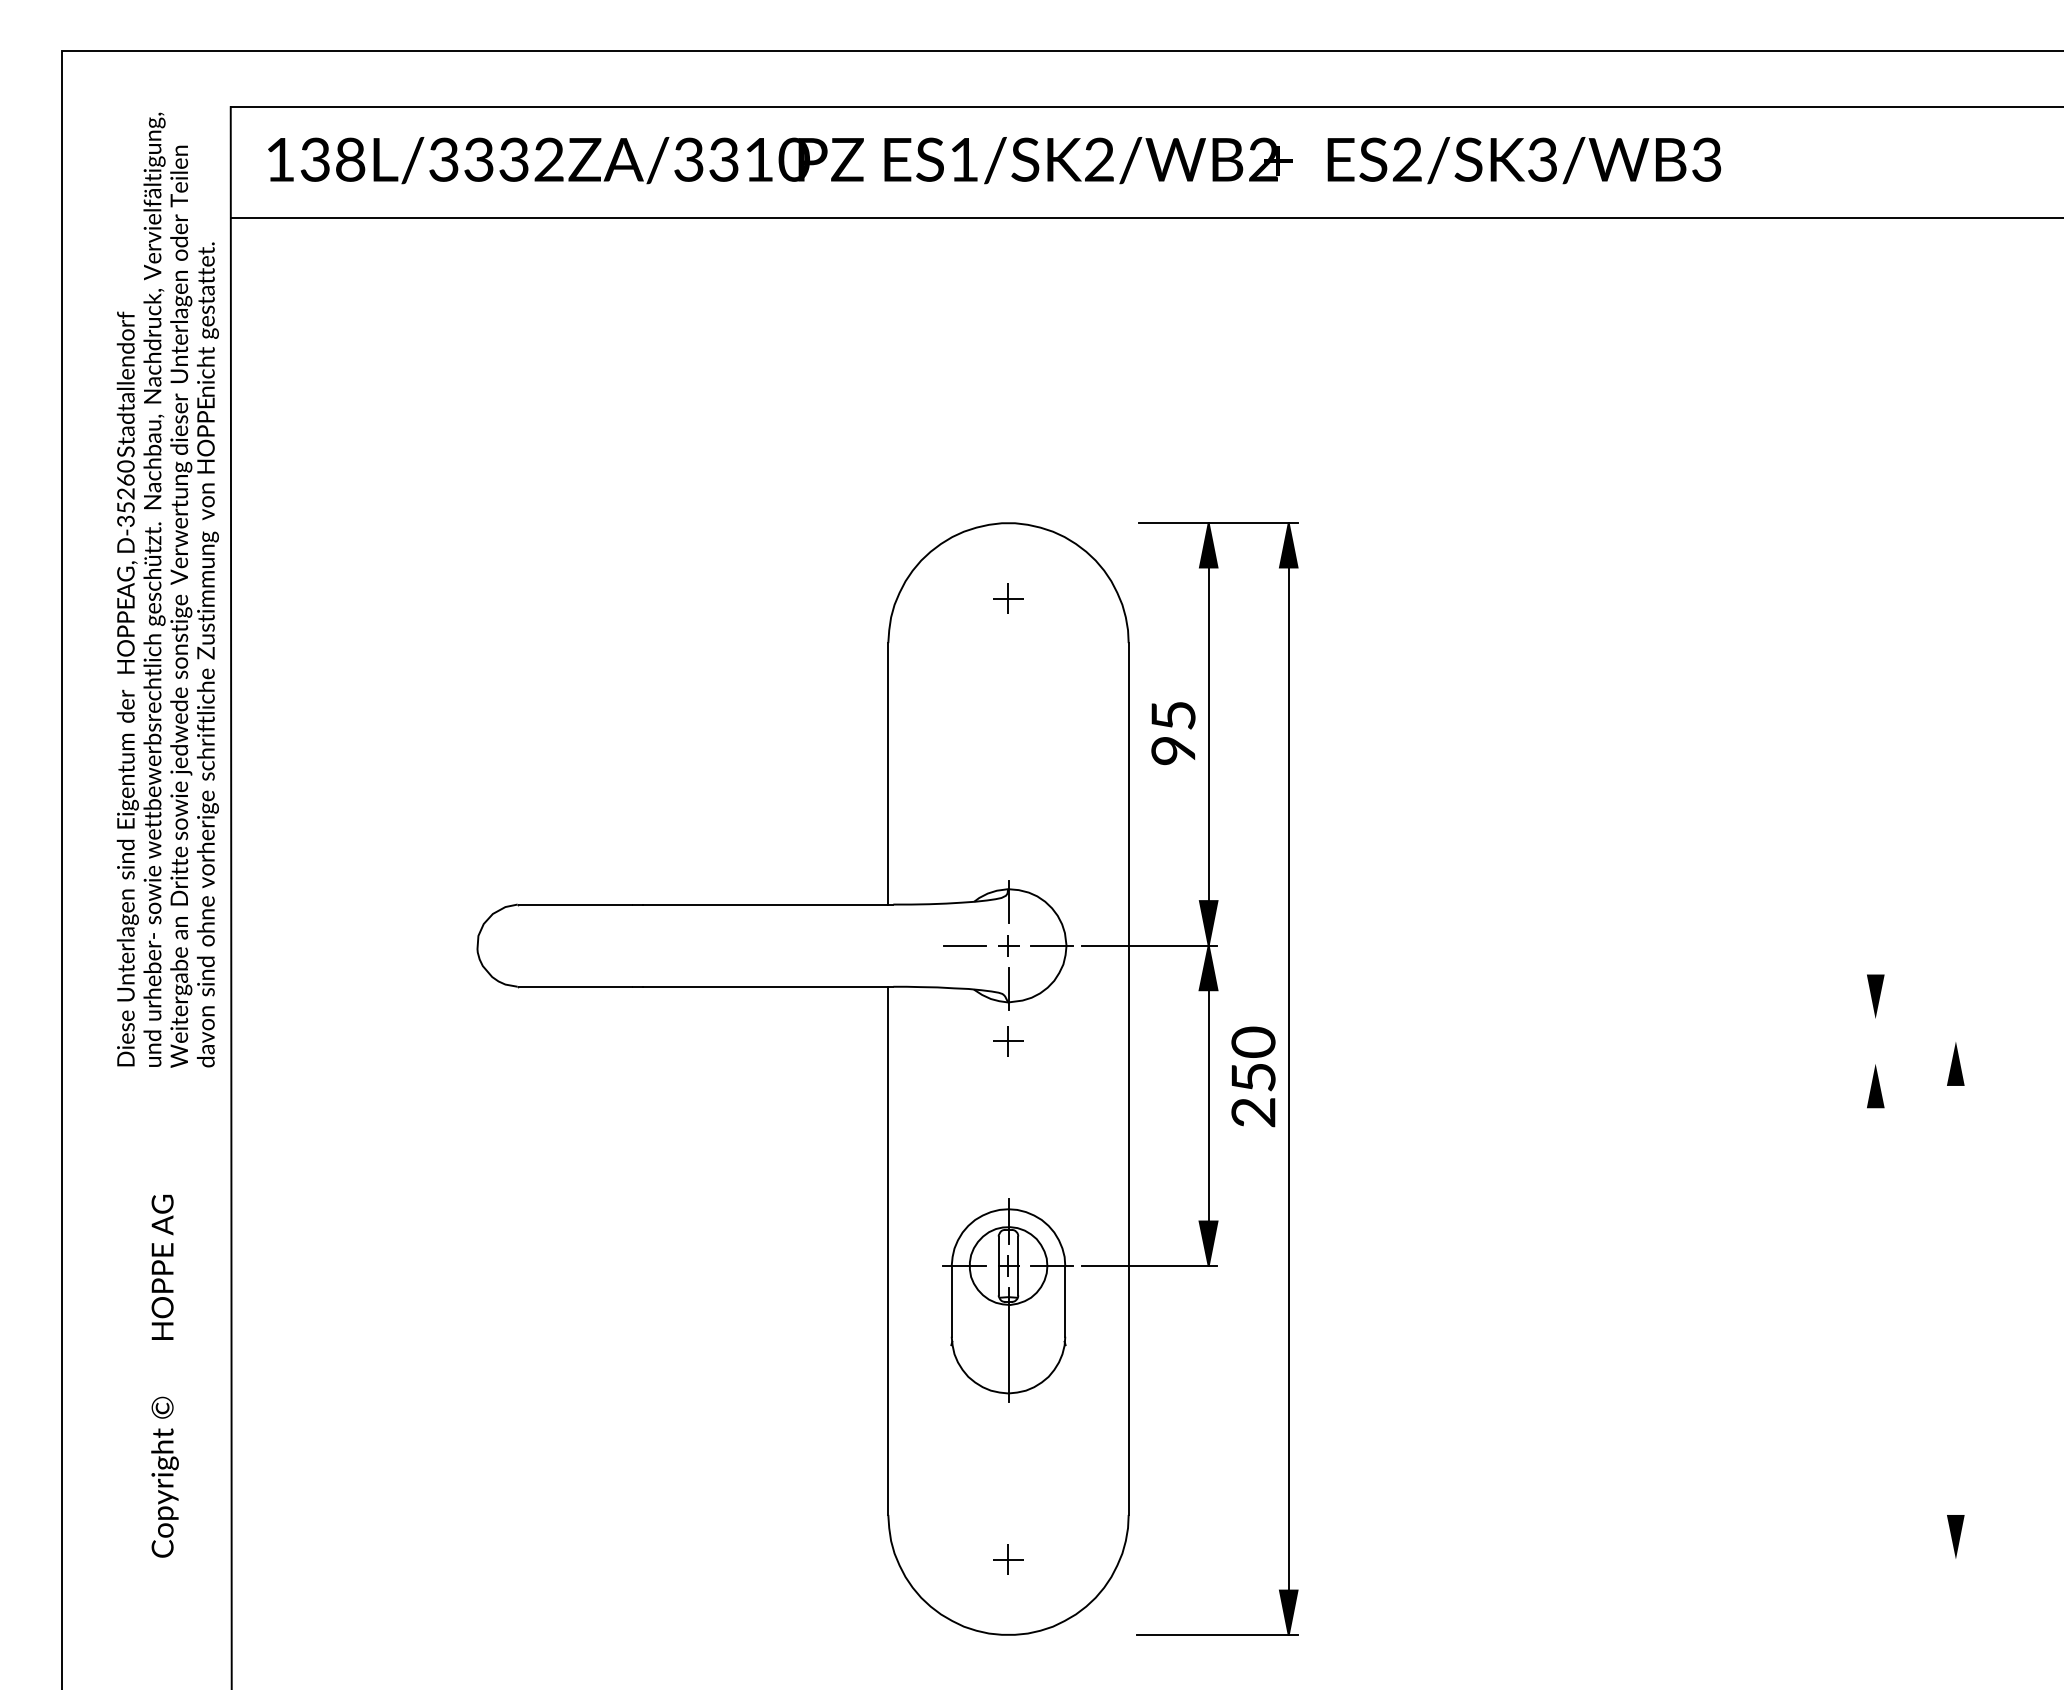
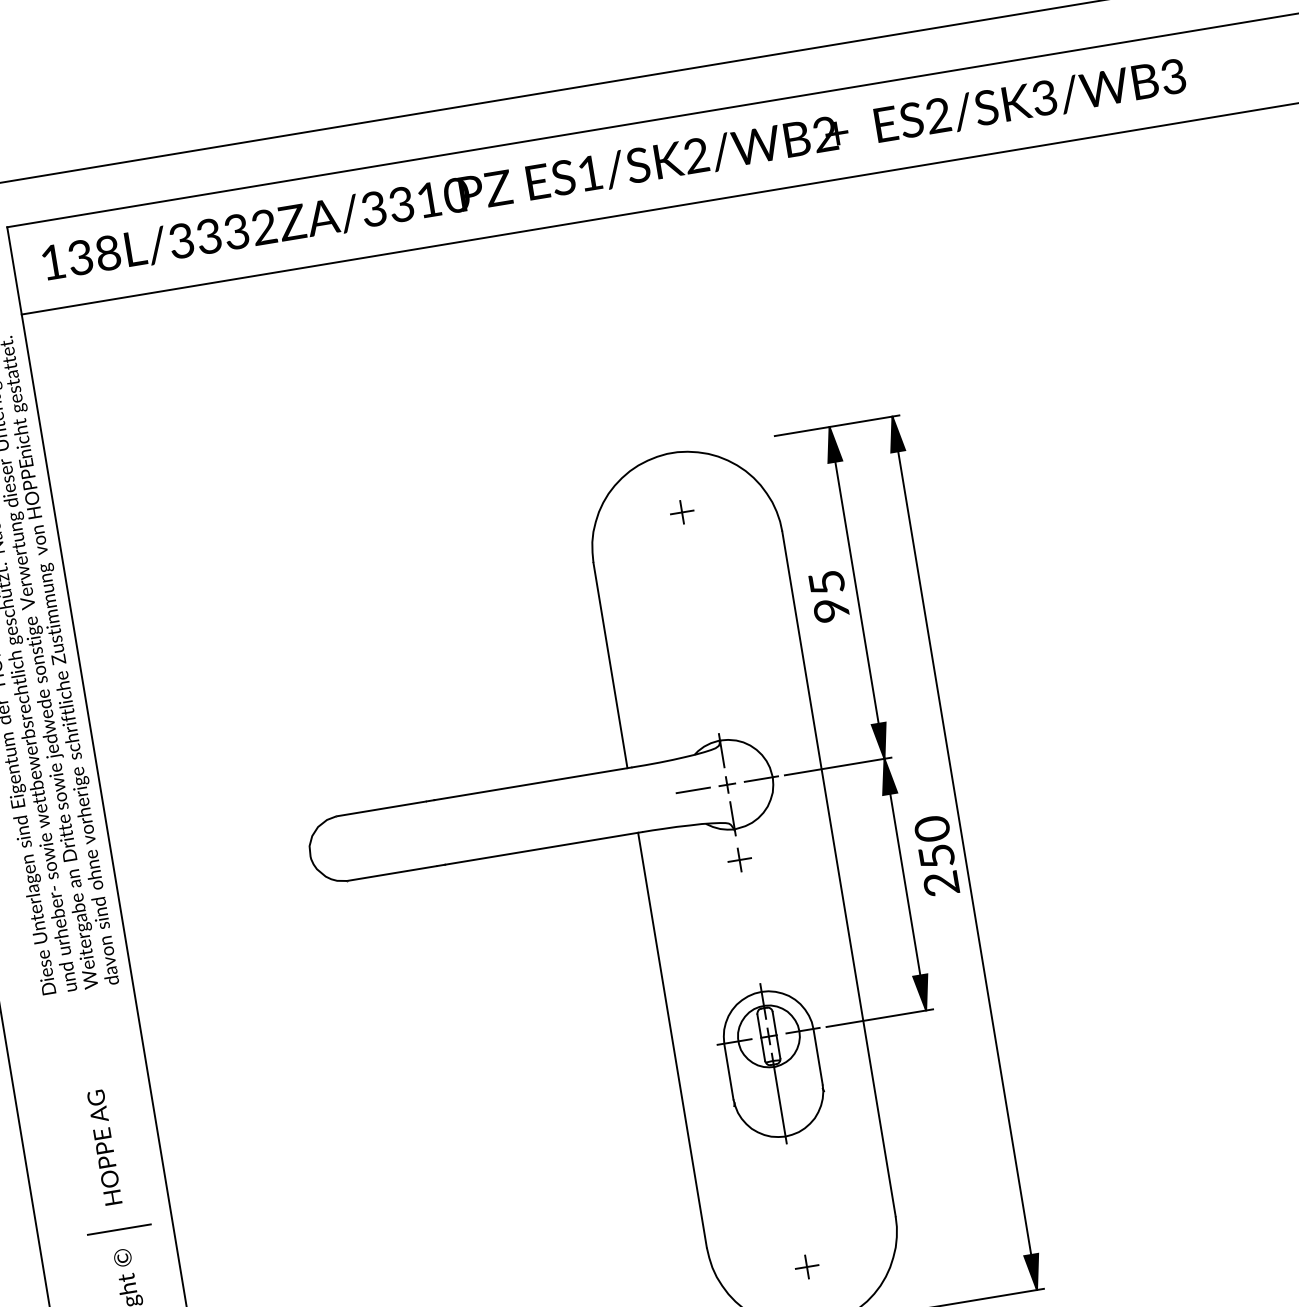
line: (164, 1372) -> (119, 1229), added

